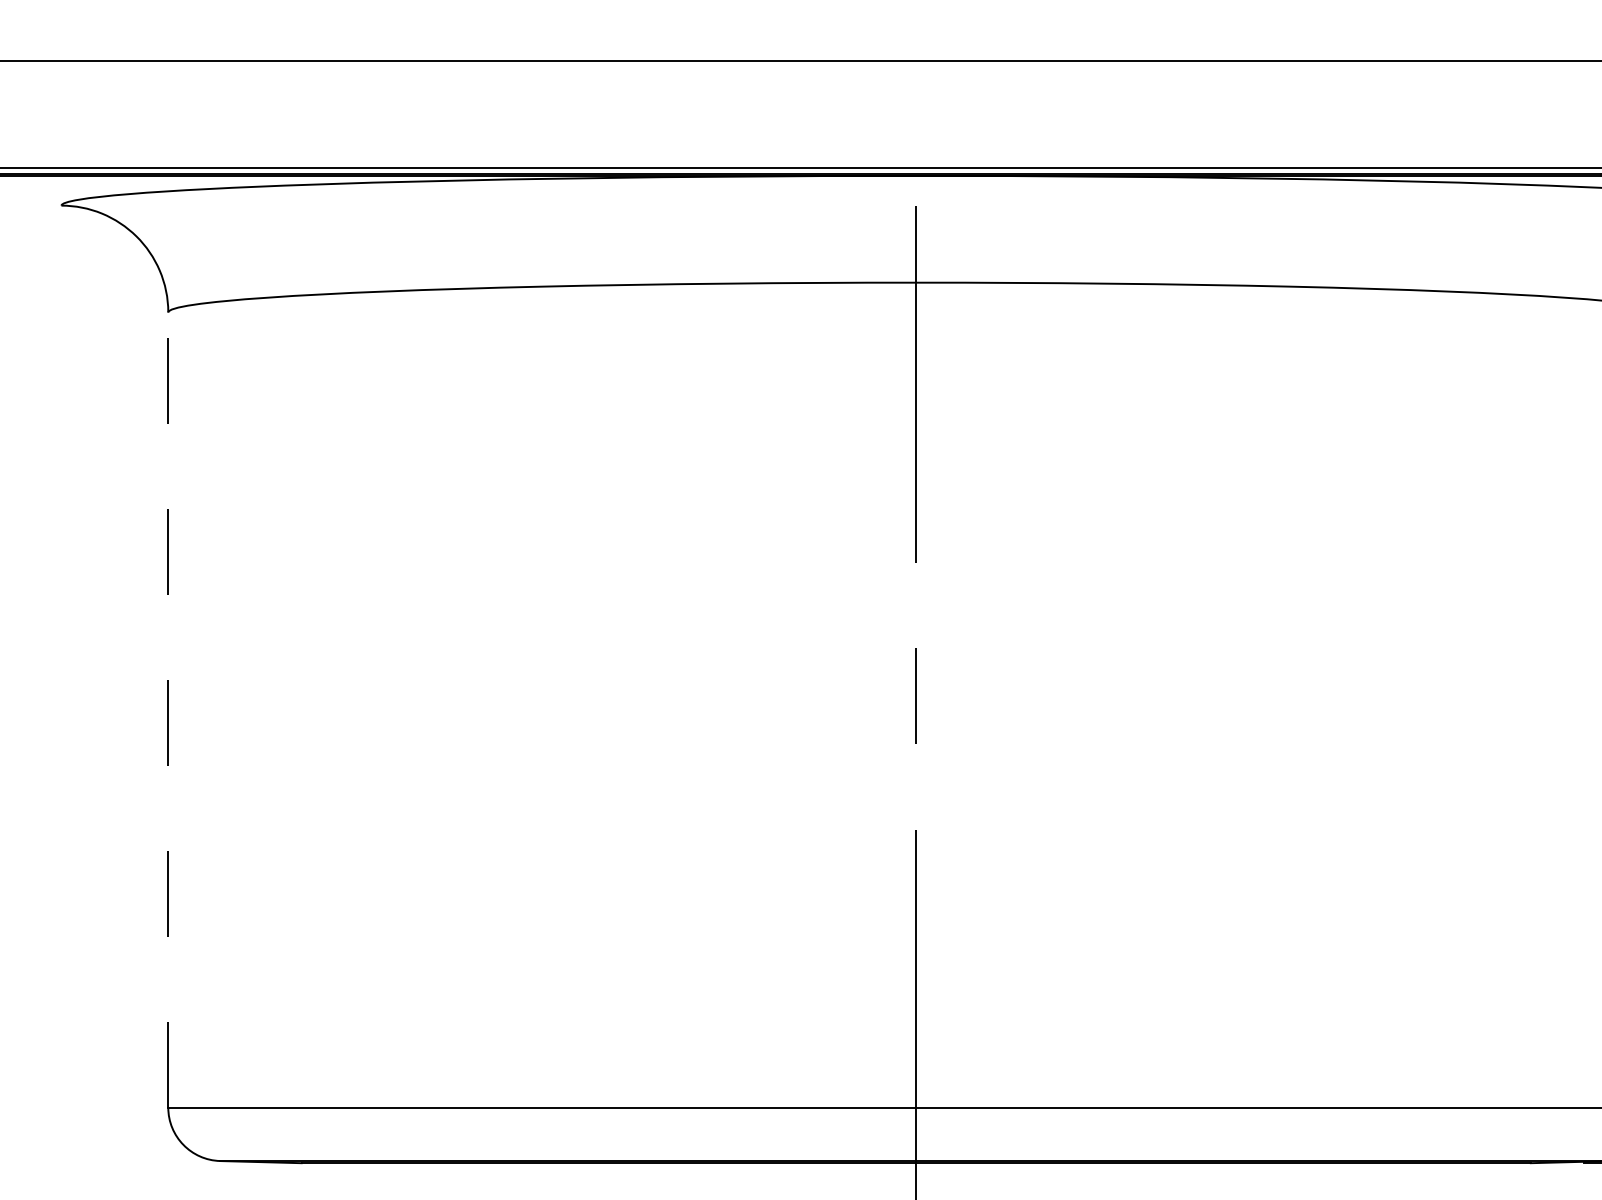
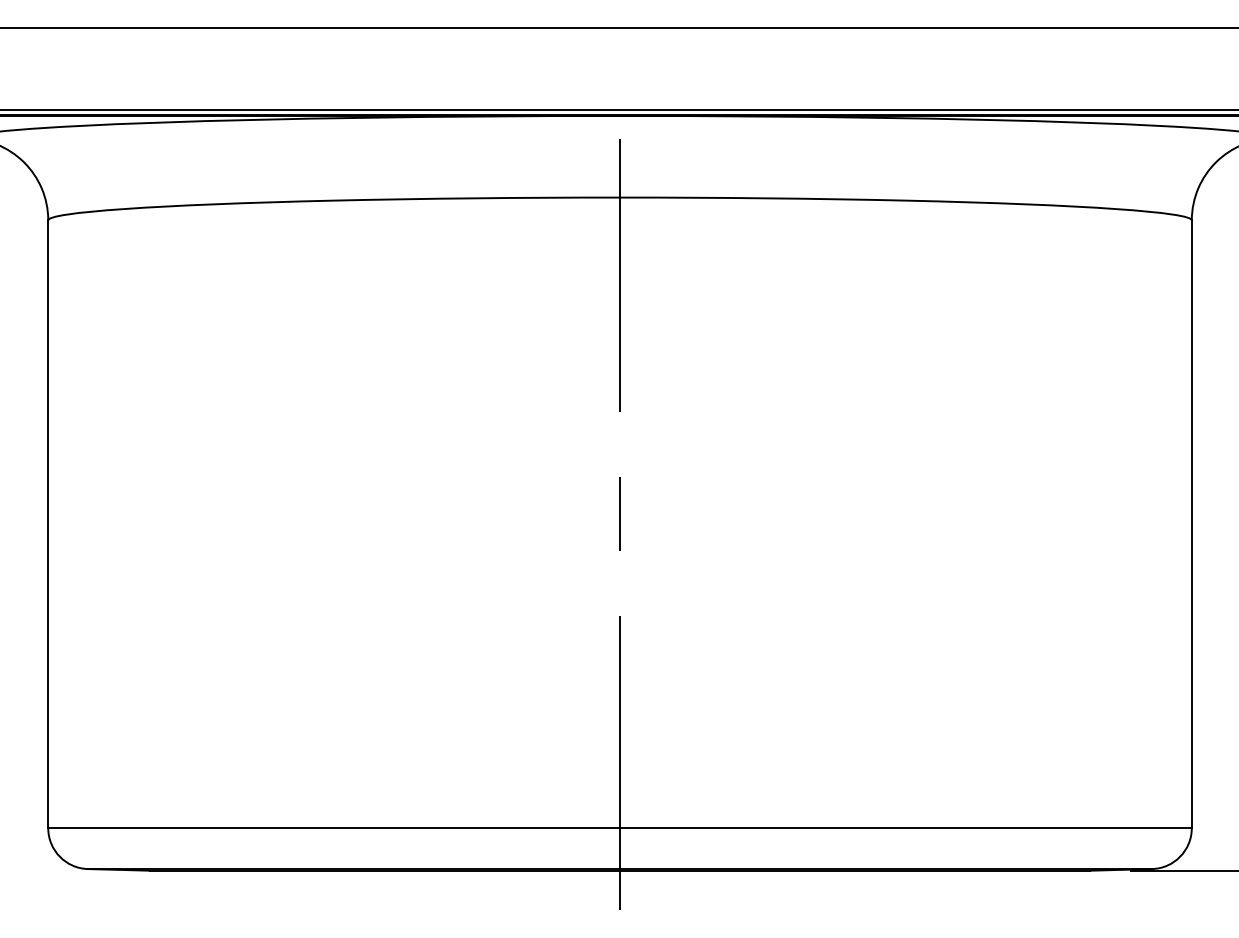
line: (168, 710) -> (48, 524), dashed -> solid

